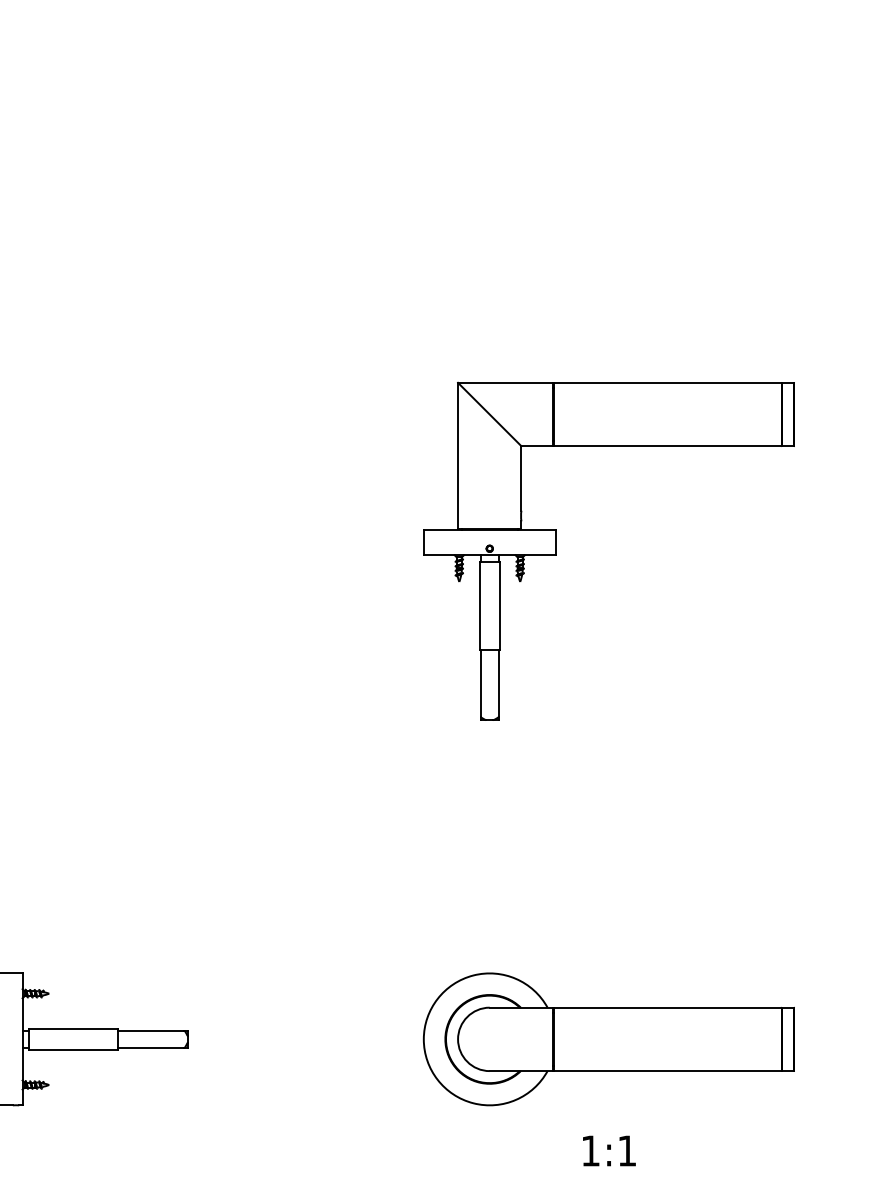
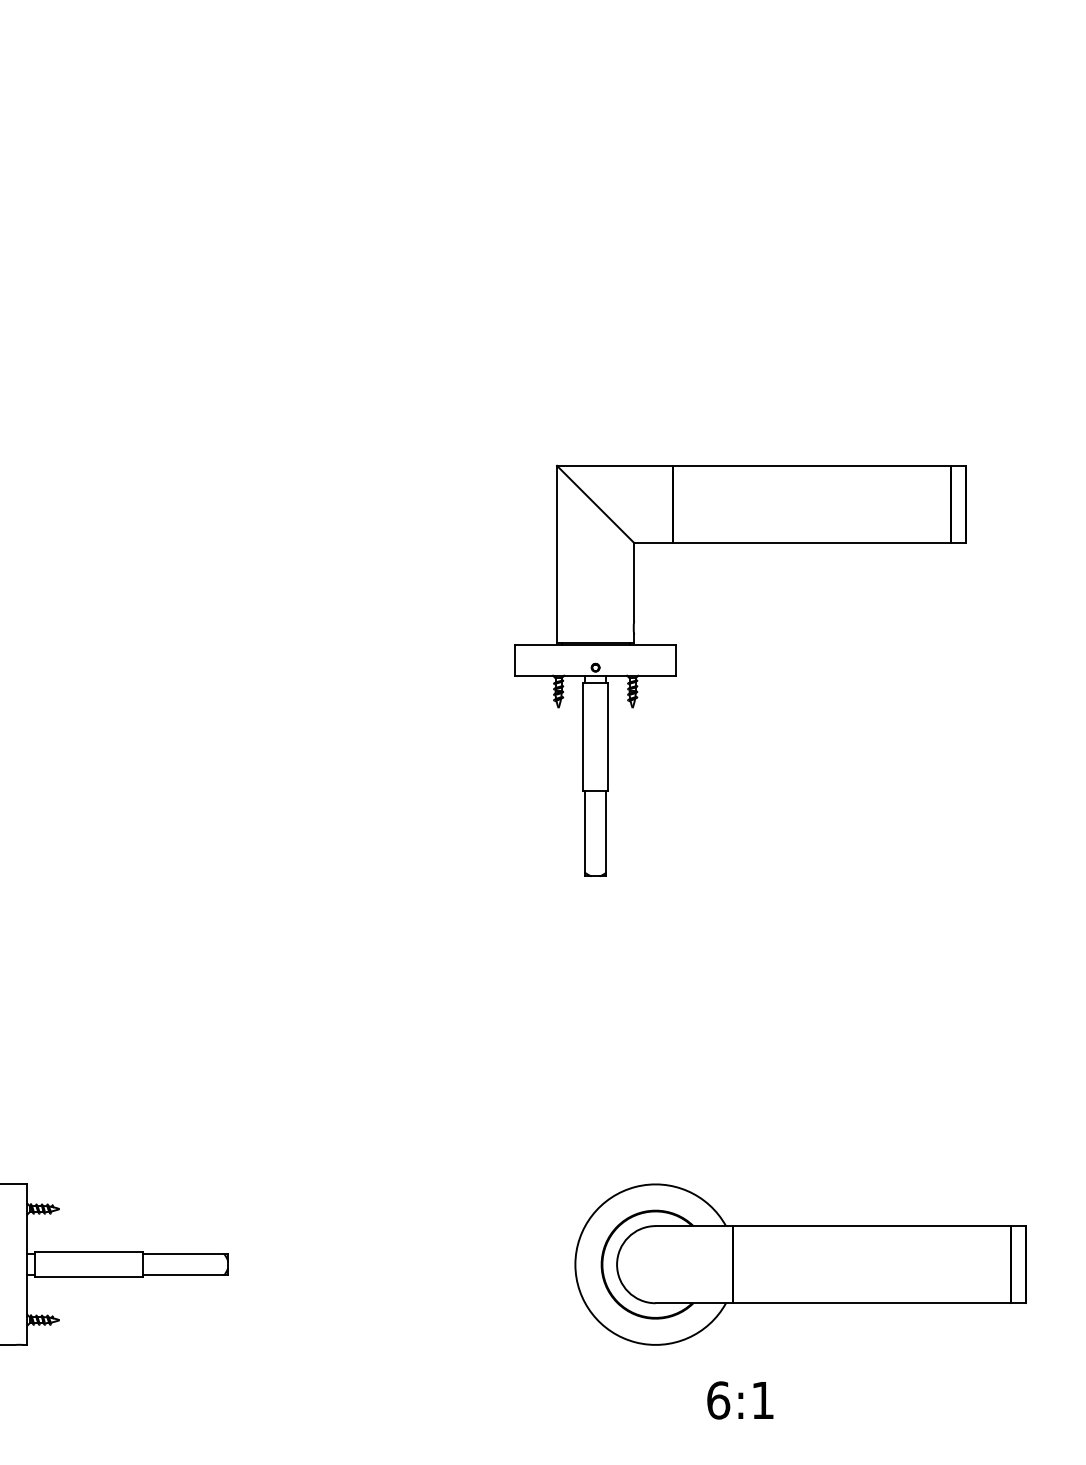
part: (608, 1039) -> (800, 1264), moved
text: (590, 1151) -> (718, 1400), 1:1 -> 6:1

